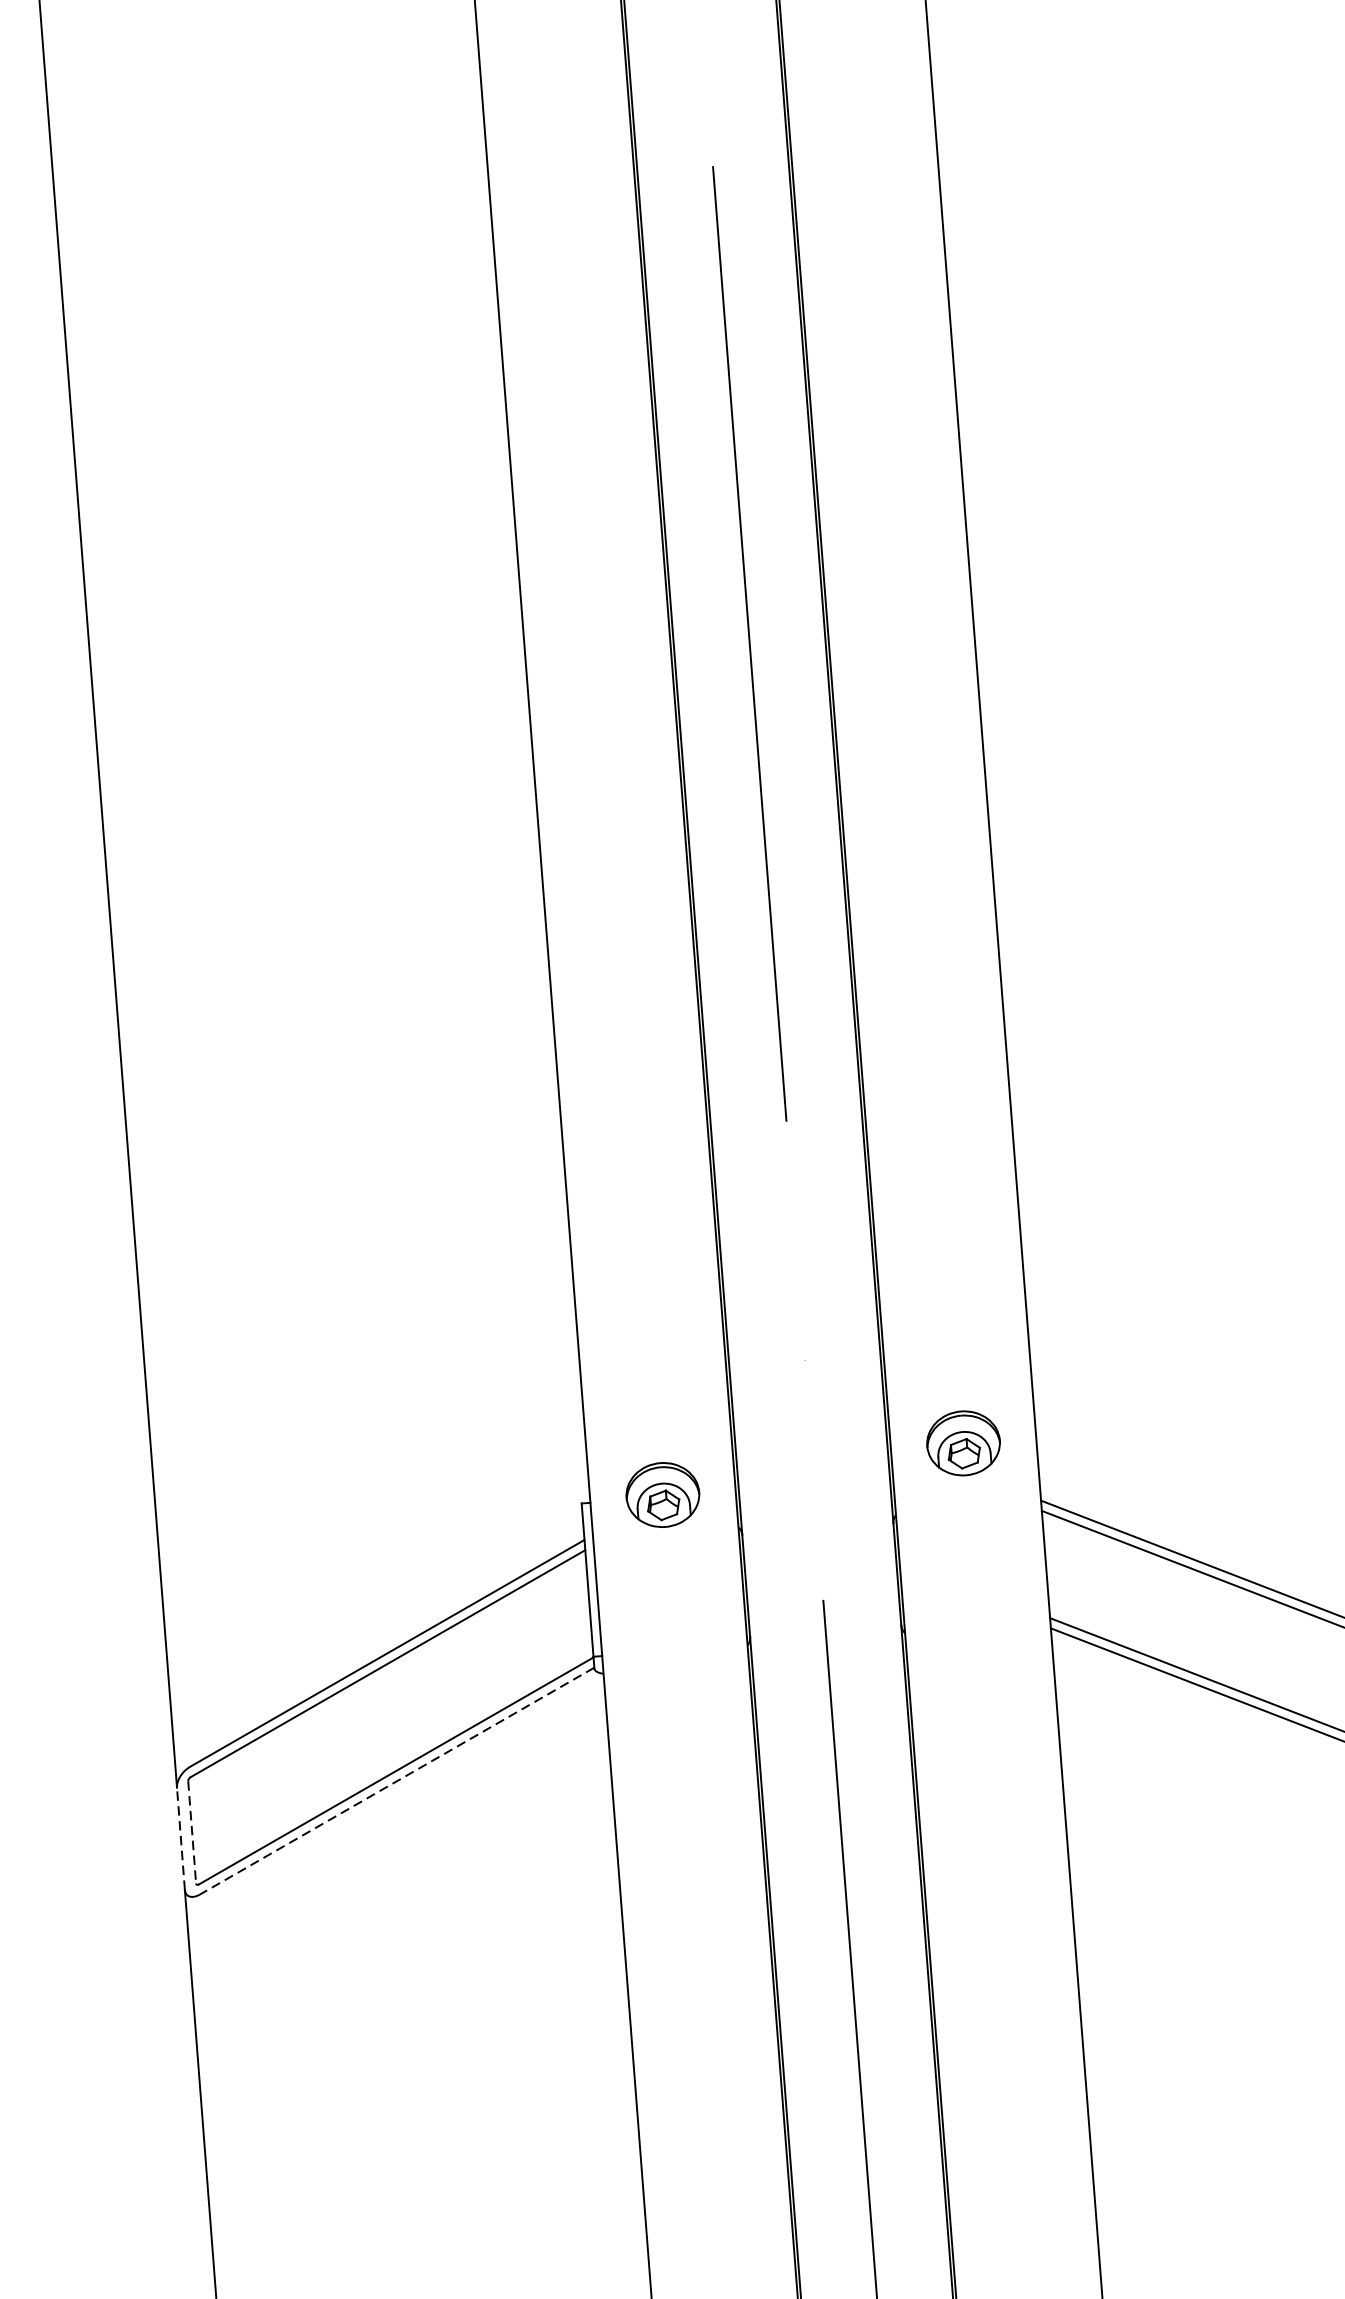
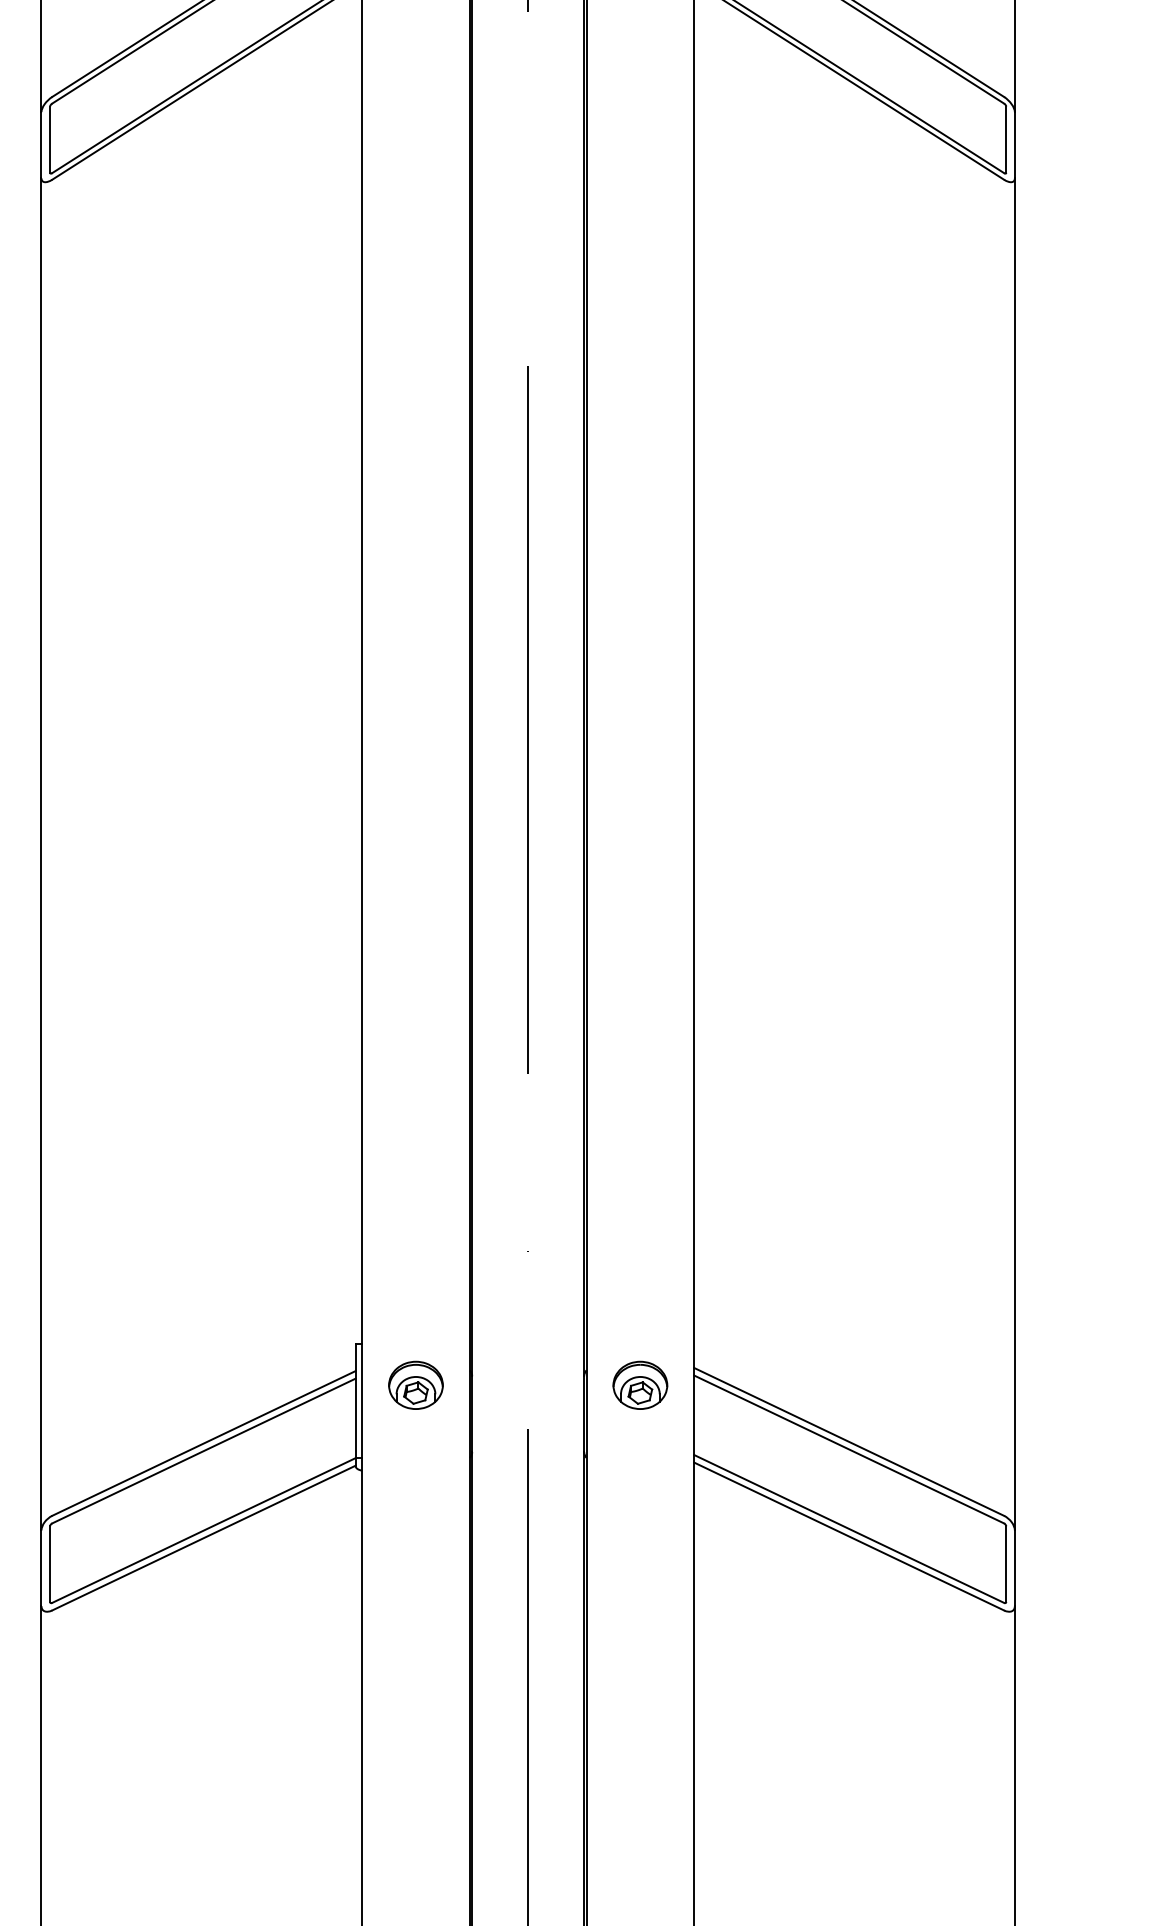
part: (963, 1442) -> (640, 1384), moved
part: (662, 1493) -> (415, 1384), moved
line: (396, 1781) -> (203, 1538), dashed -> solid
line: (192, 1832) -> (50, 1564), dashed -> solid
line: (180, 1839) -> (41, 1568), dashed -> solid

